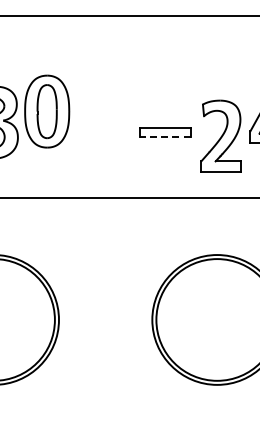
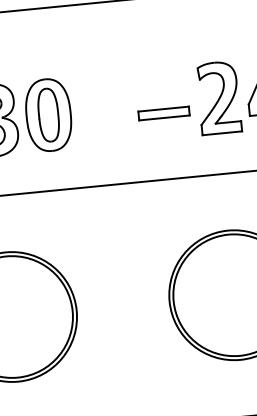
part: (47, 111) -> (48, 115), moved
part: (220, 135) -> (218, 97), moved
line: (164, 136) -> (163, 117), dashed -> solid

